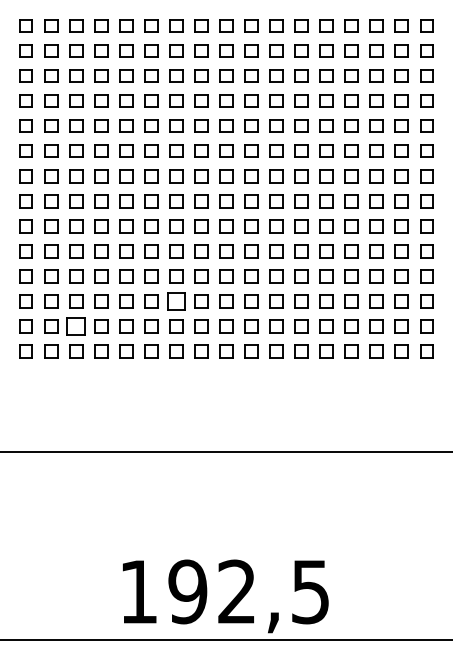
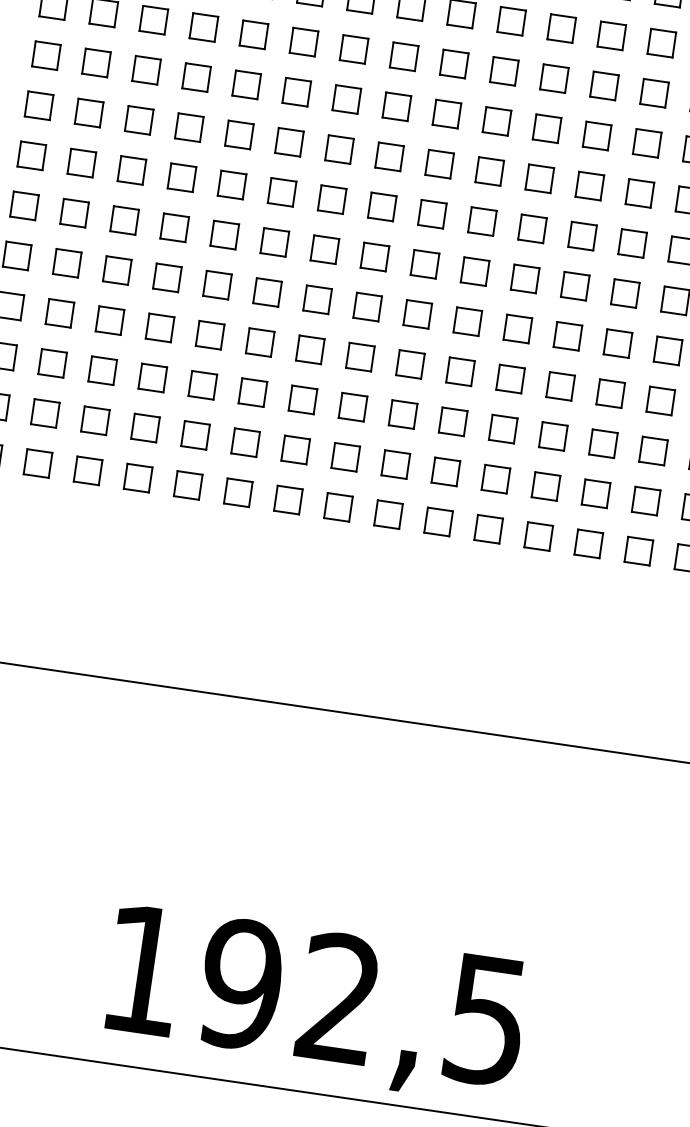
part: (176, 301) -> (303, 400), size x0.71
part: (76, 326) -> (95, 420), size x0.71

